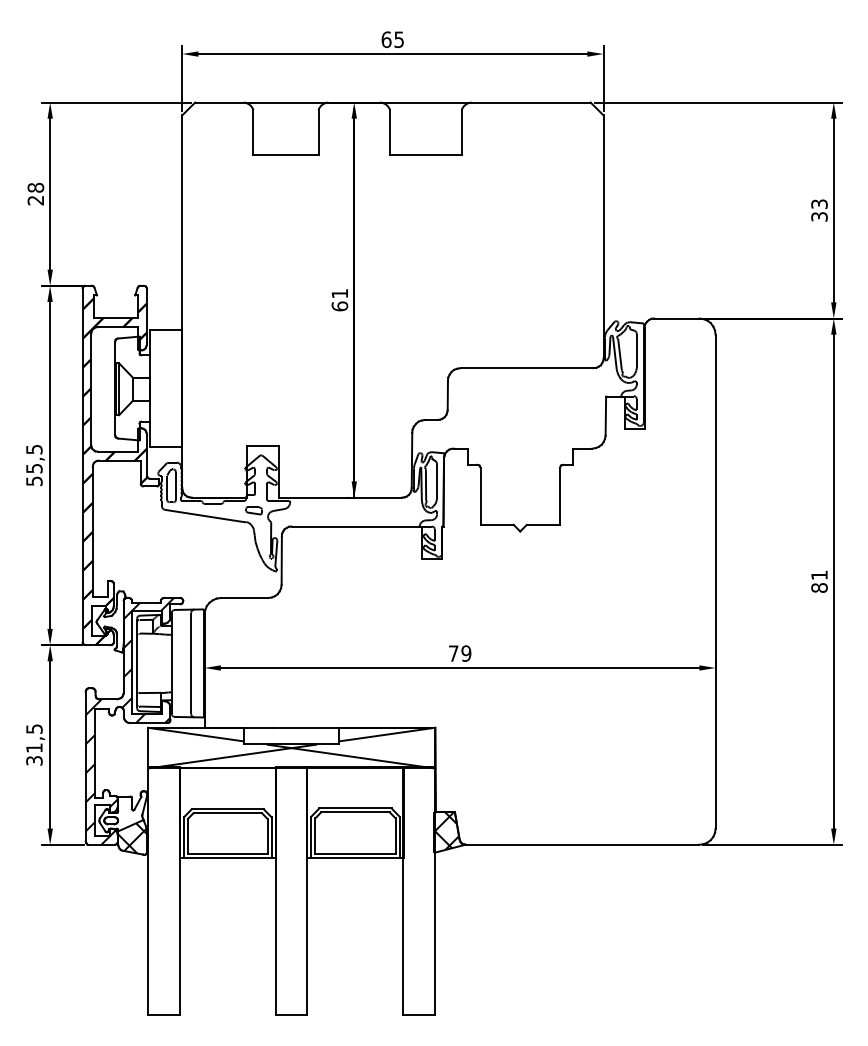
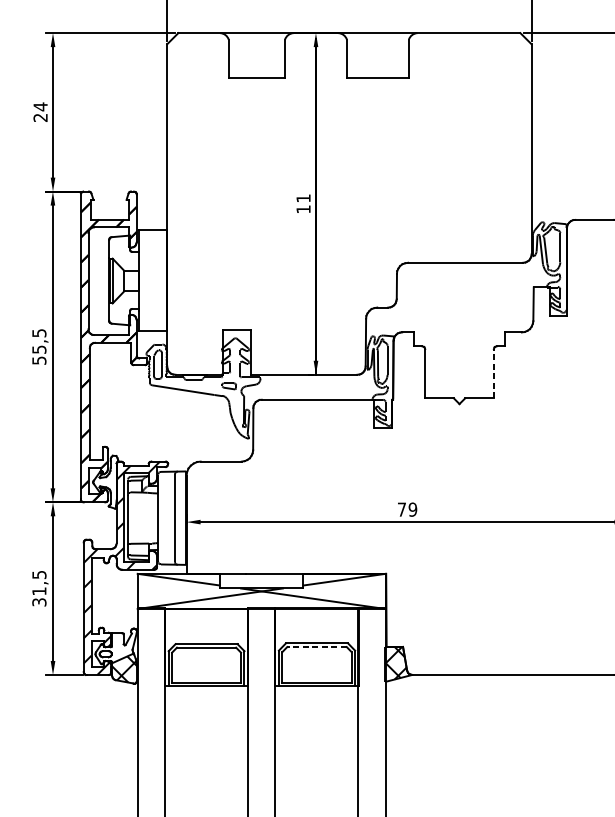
text: (35, 187) -> (40, 106), 28 -> 24
text: (339, 306) -> (303, 209), 61 -> 11
line: (560, 496) -> (494, 373), solid -> dashed
line: (354, 812) -> (316, 647), solid -> dashed

